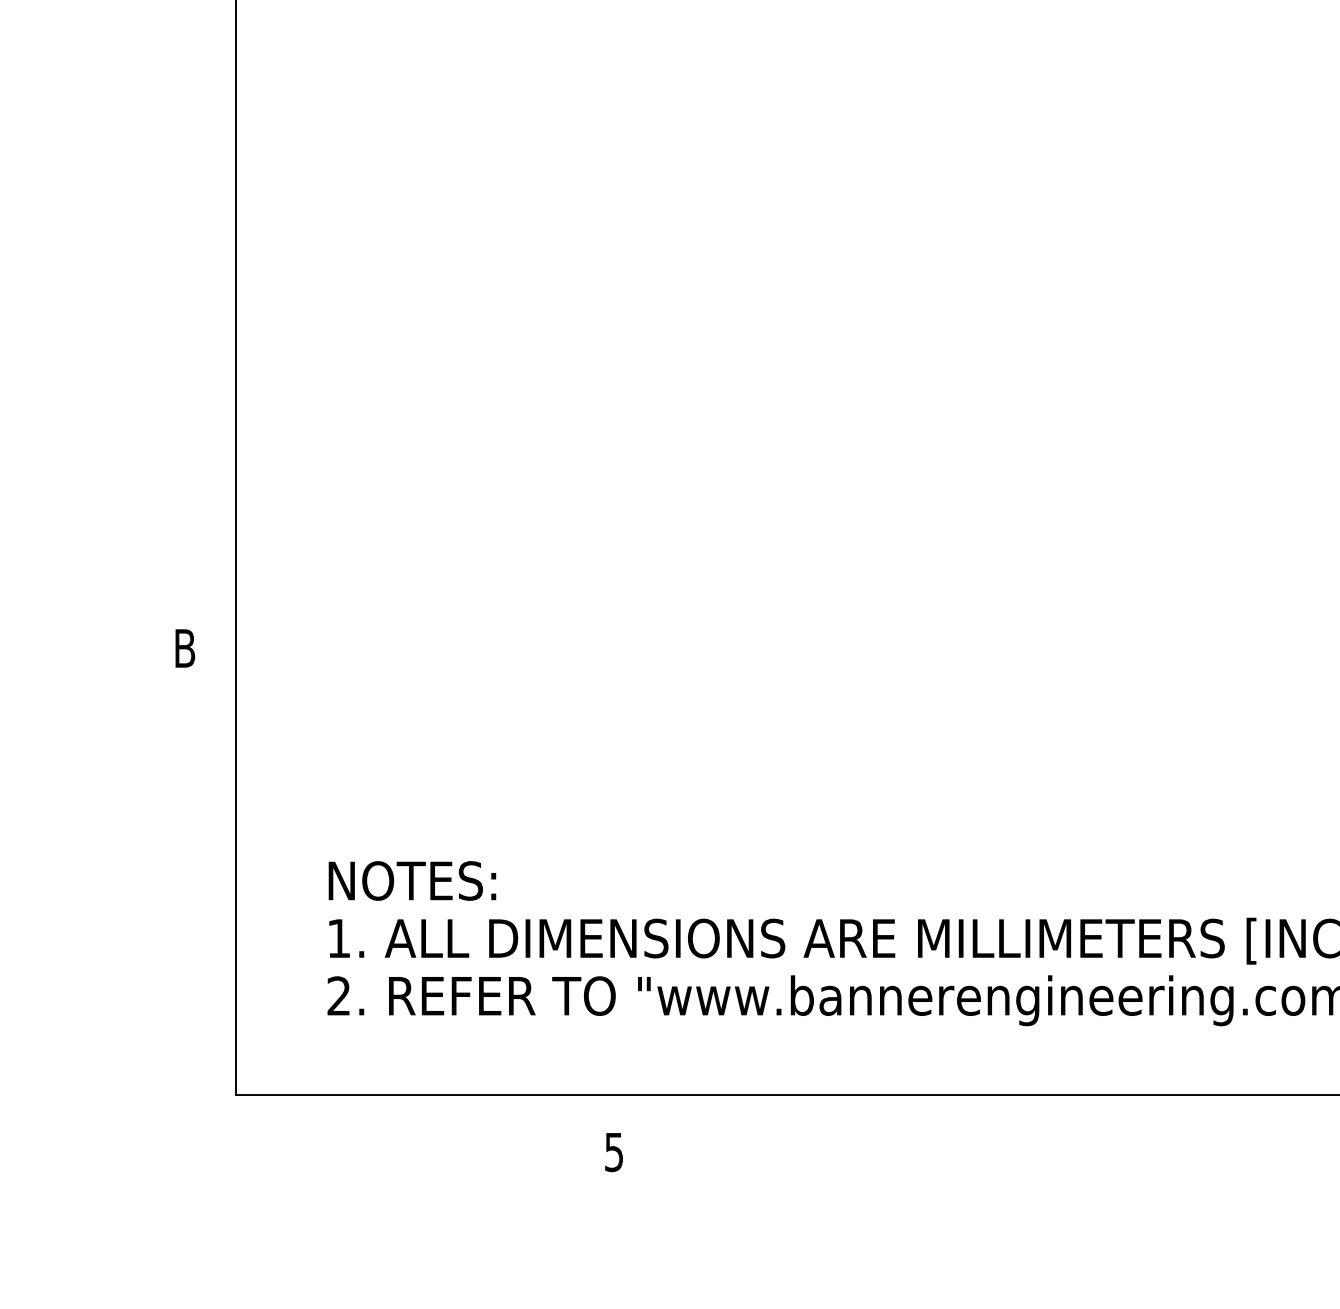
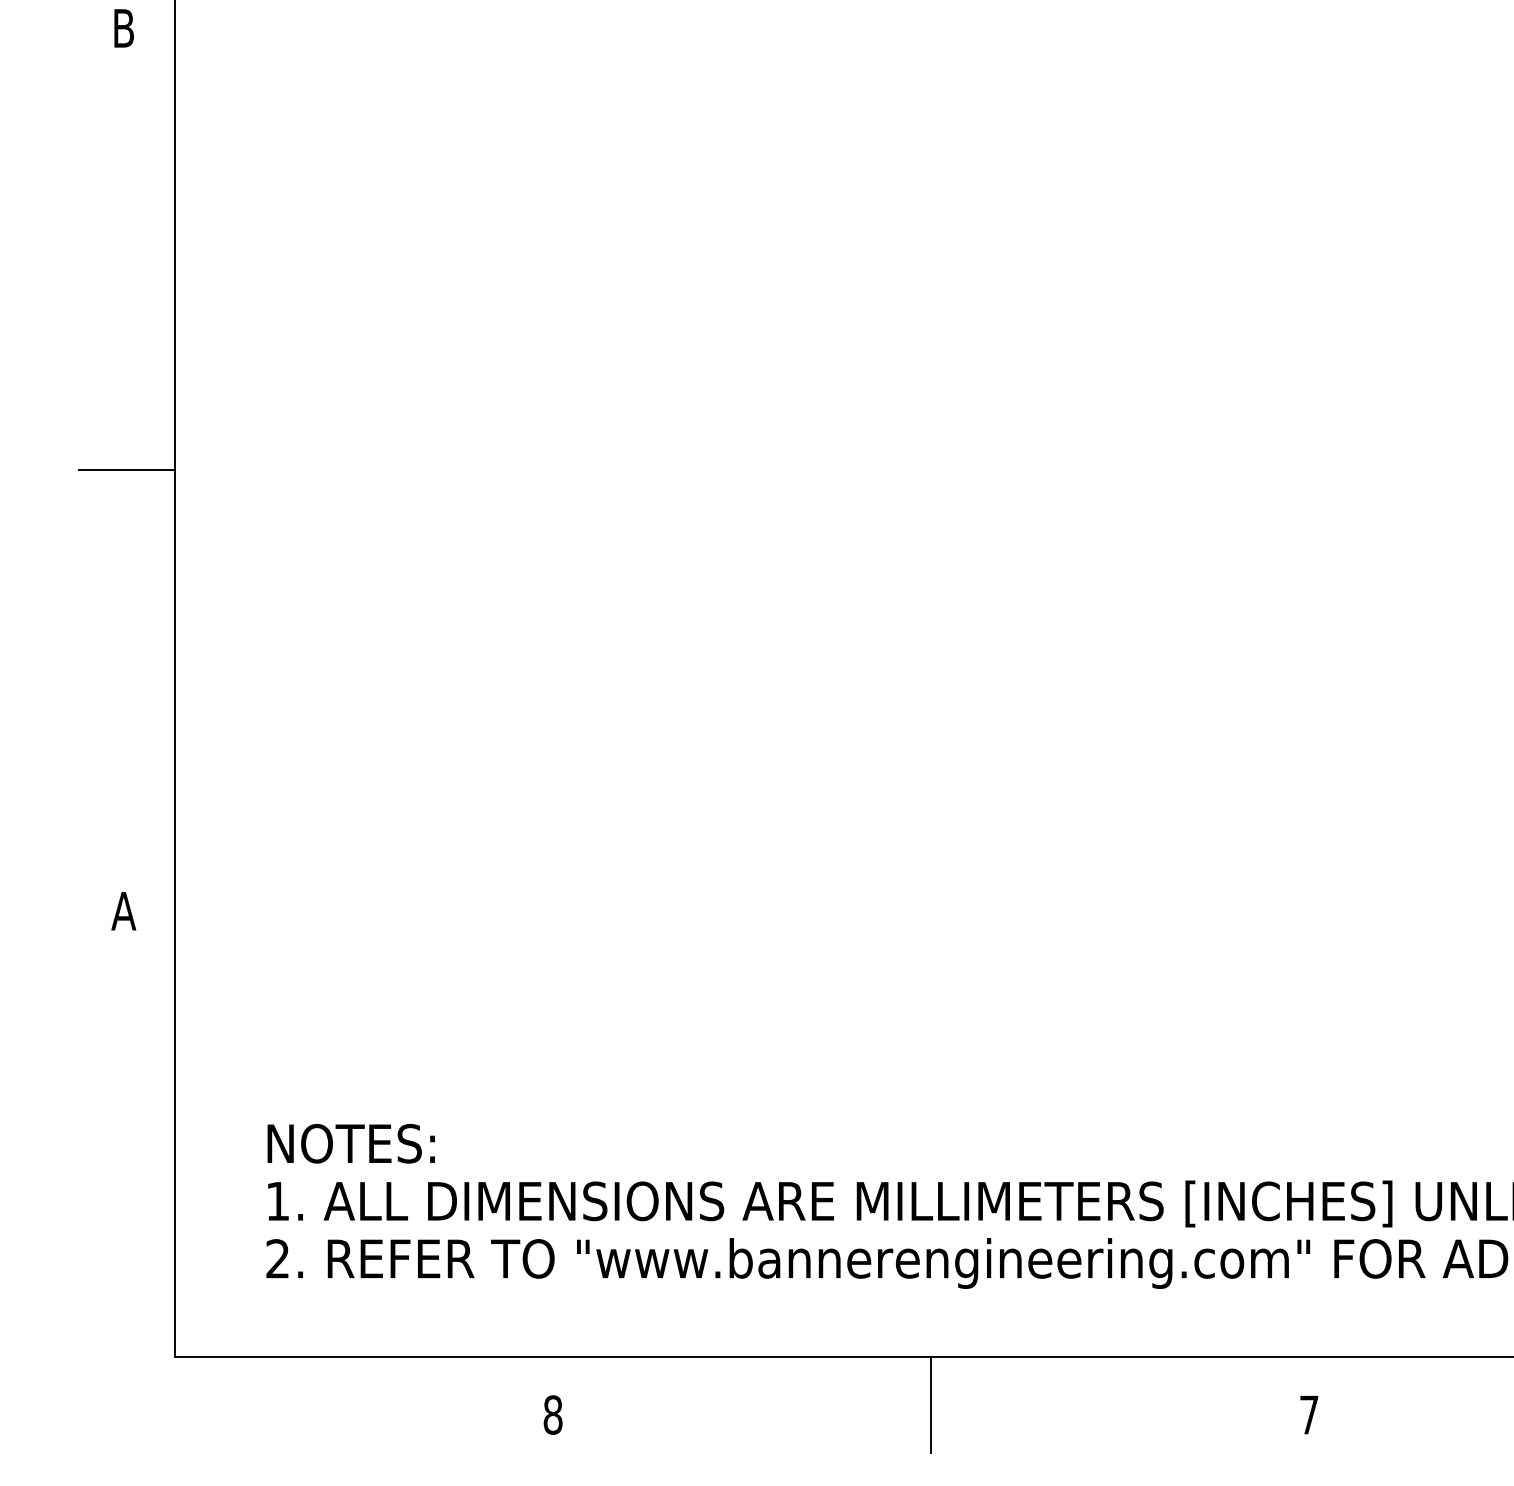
line: (188, 206) -> (127, 469), added
text: (184, 648) -> (123, 911), B -> A
line: (992, 1142) -> (931, 1405), added
text: (613, 1151) -> (552, 1414), 5 -> 8

